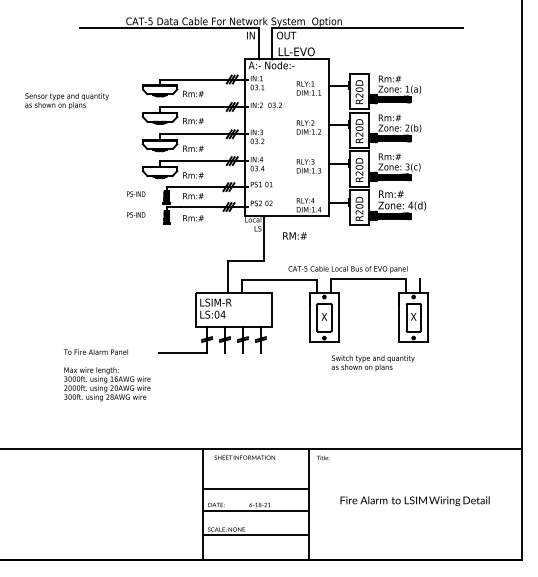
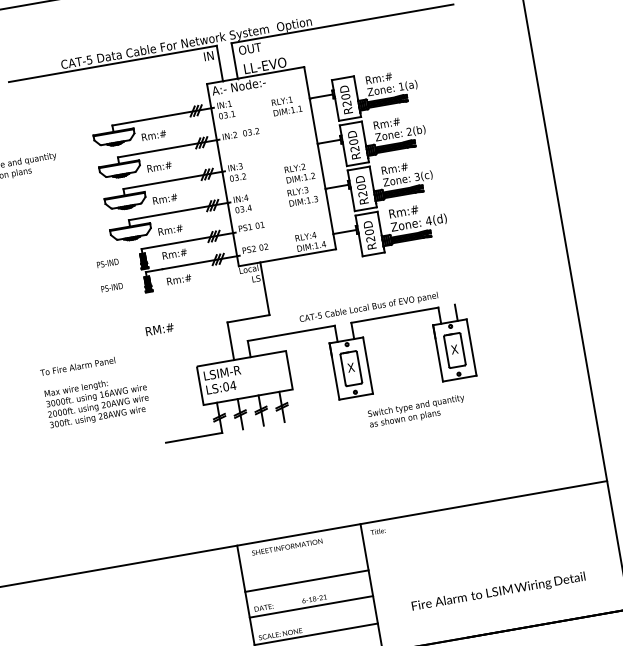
text: (308, 127) -> (299, 172), moved
text: (294, 235) -> (159, 328), moved
text: (106, 375) -> (94, 391), moved
text: (414, 501) -> (498, 592), moved

